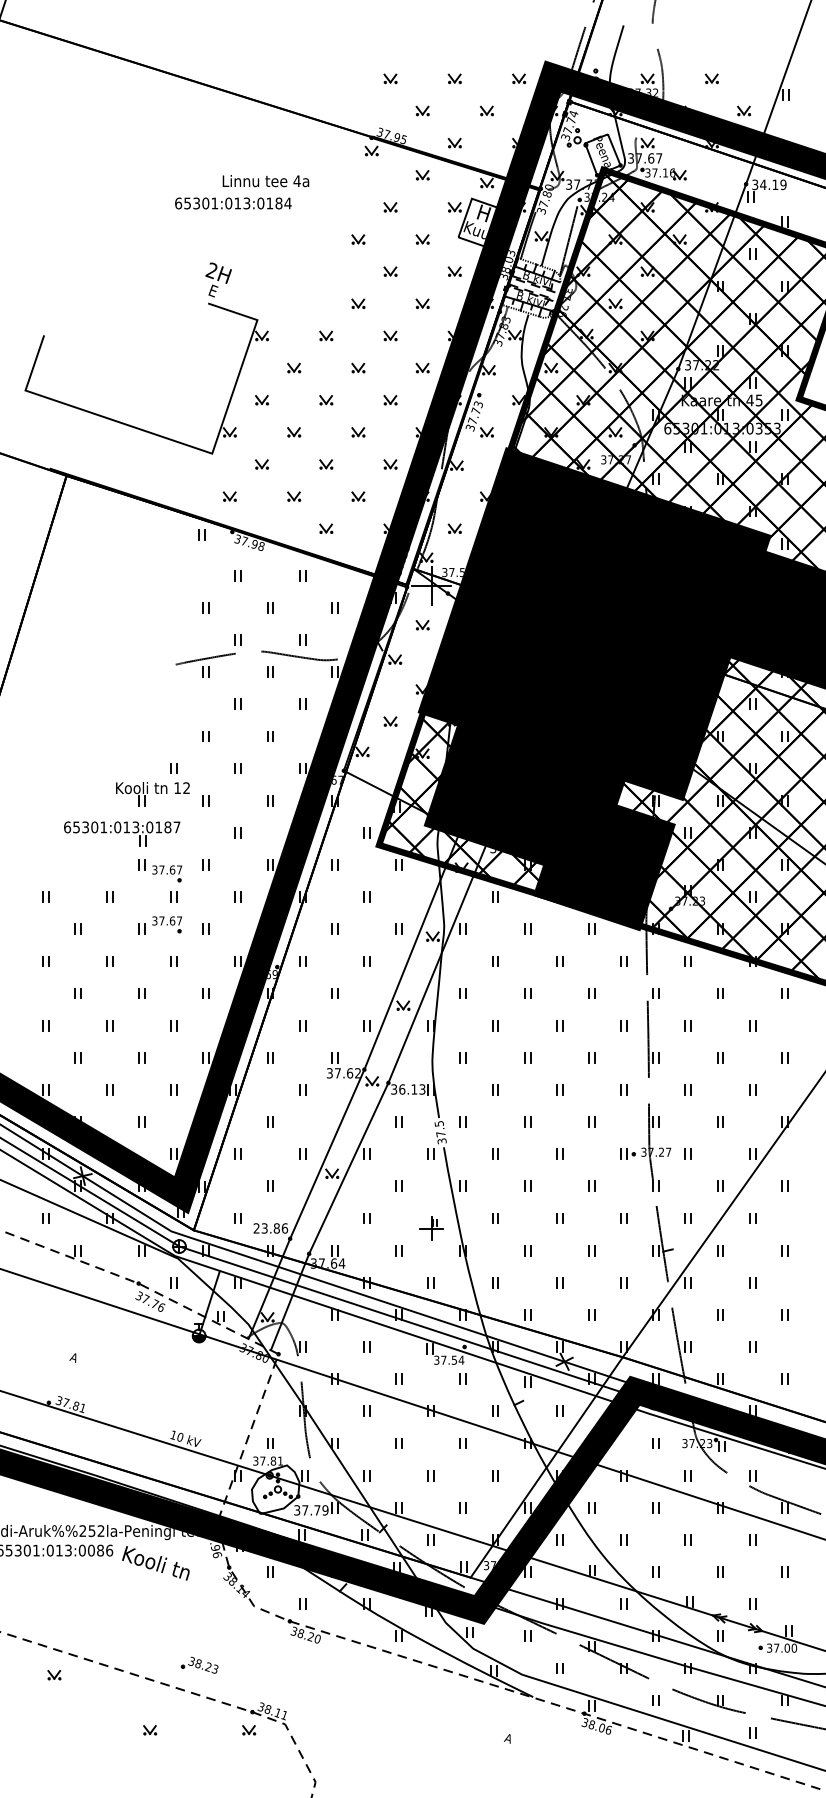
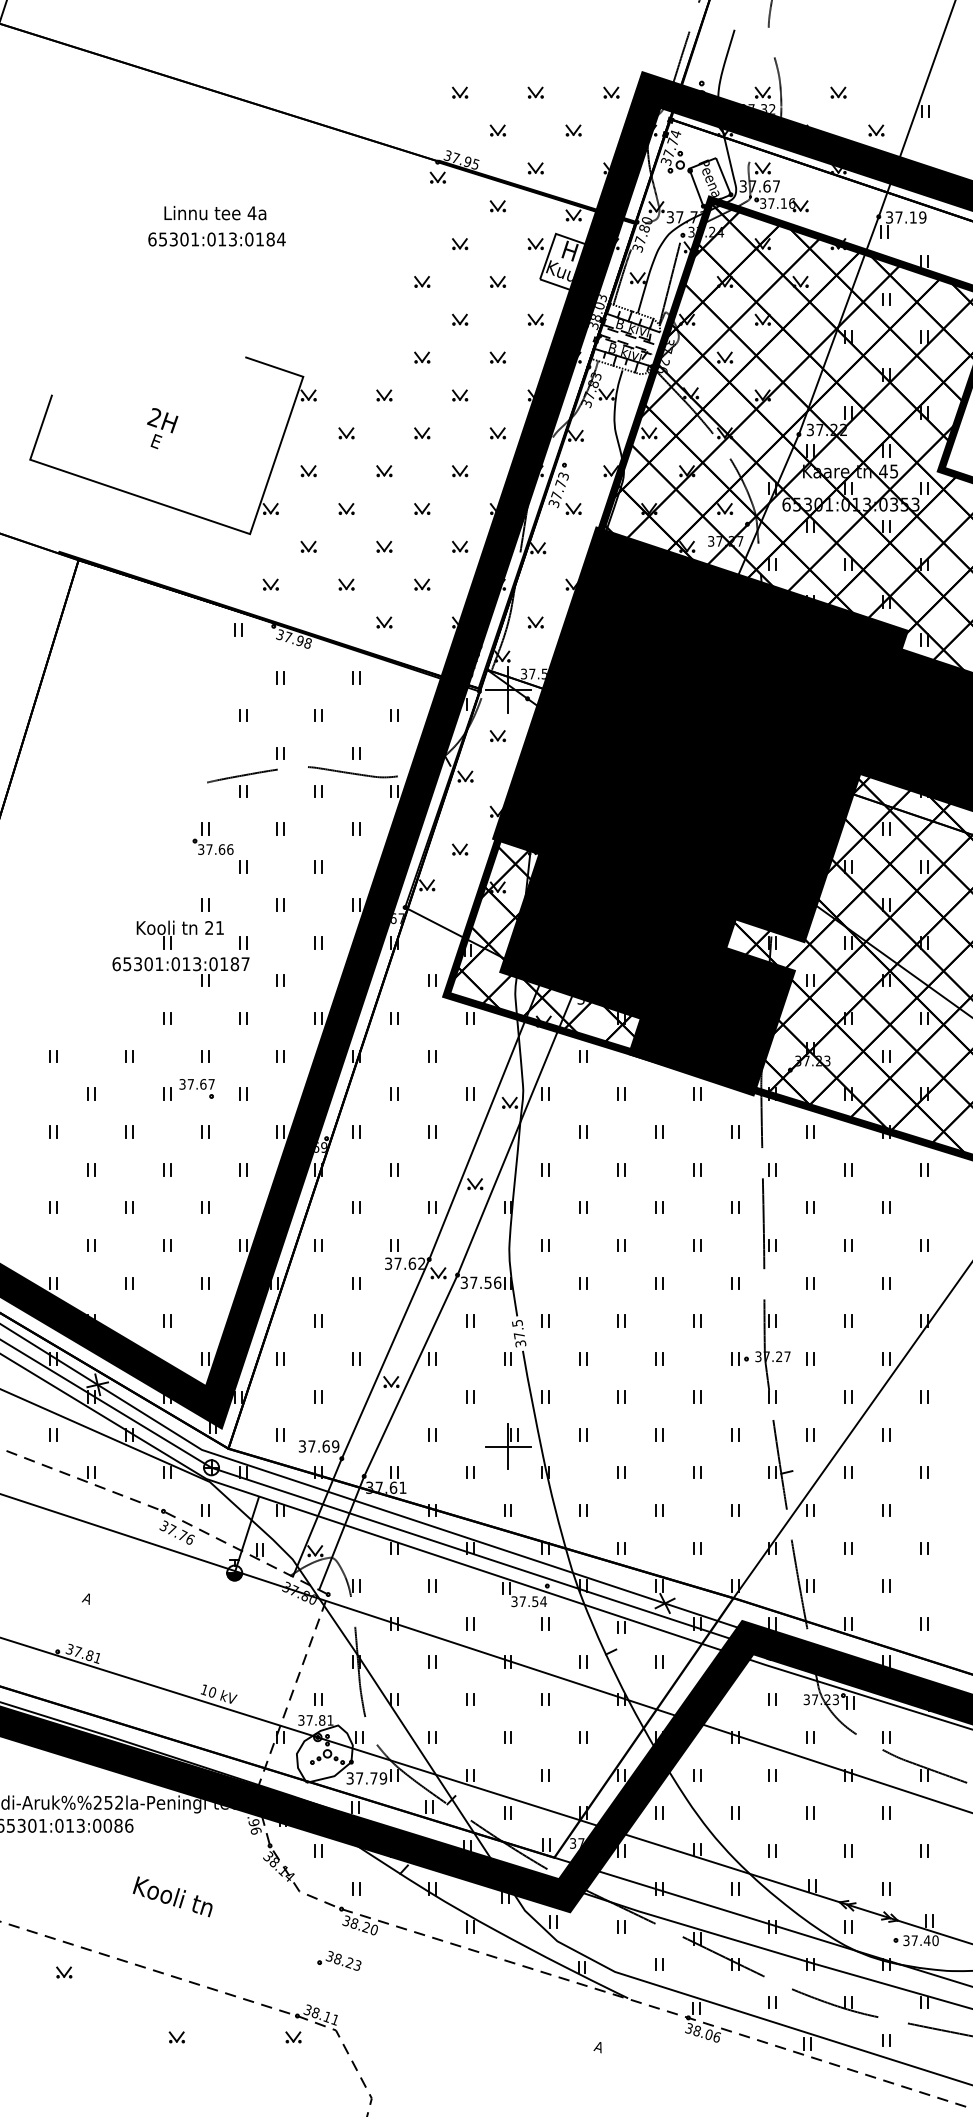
text: (266, 181) -> (215, 213), moved
text: (762, 184) -> (898, 217), 34.19 -> 37.19
text: (232, 203) -> (216, 239), moved
text: (218, 279) -> (162, 428), moved
part: (180, 712) -> (212, 838), added
text: (182, 787) -> (214, 927), 12 -> 21
part: (121, 833) -> (180, 971), moved
part: (166, 873) -> (196, 1028), removed
text: (412, 1089) -> (485, 1282), 36.13 -> 37.56
text: (270, 1228) -> (318, 1446), 23.86 -> 37.69
part: (431, 1228) -> (508, 1446), size x1.67
text: (341, 1263) -> (402, 1487), 37.64 -> 37.61
text: (155, 1563) -> (172, 1896), moved
text: (786, 1647) -> (926, 1940), 37.00 -> 37.40
part: (199, 1664) -> (339, 1960), moved

